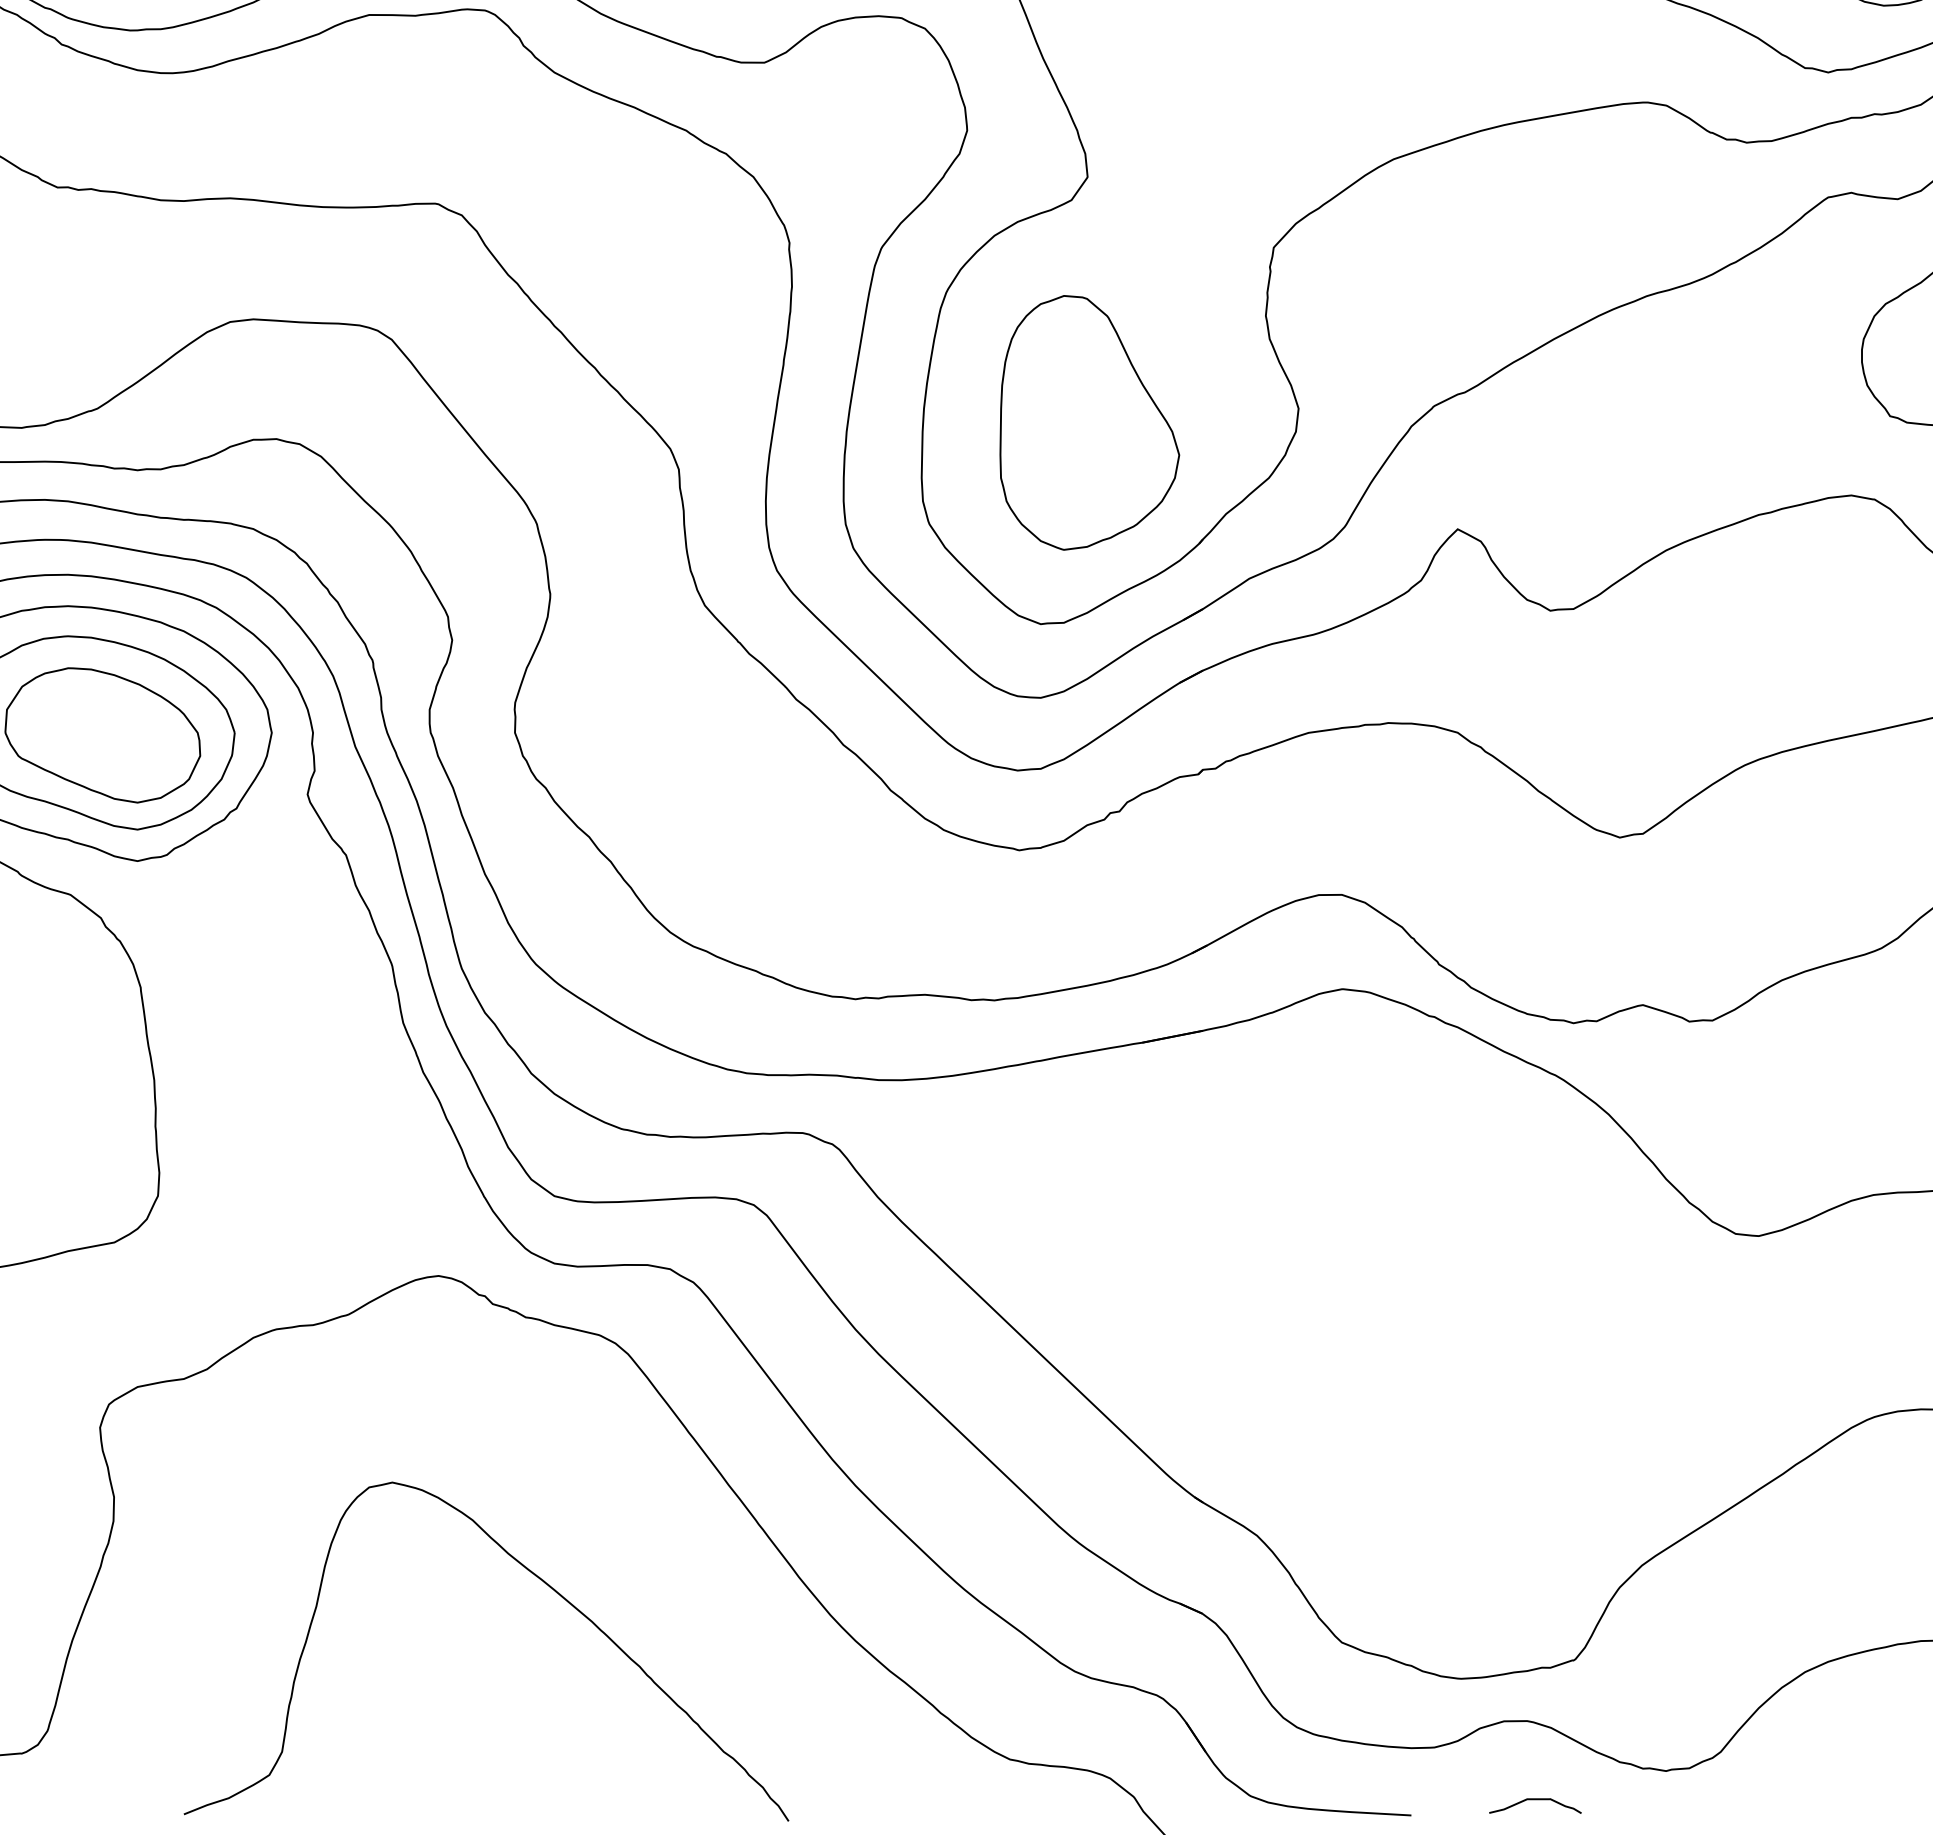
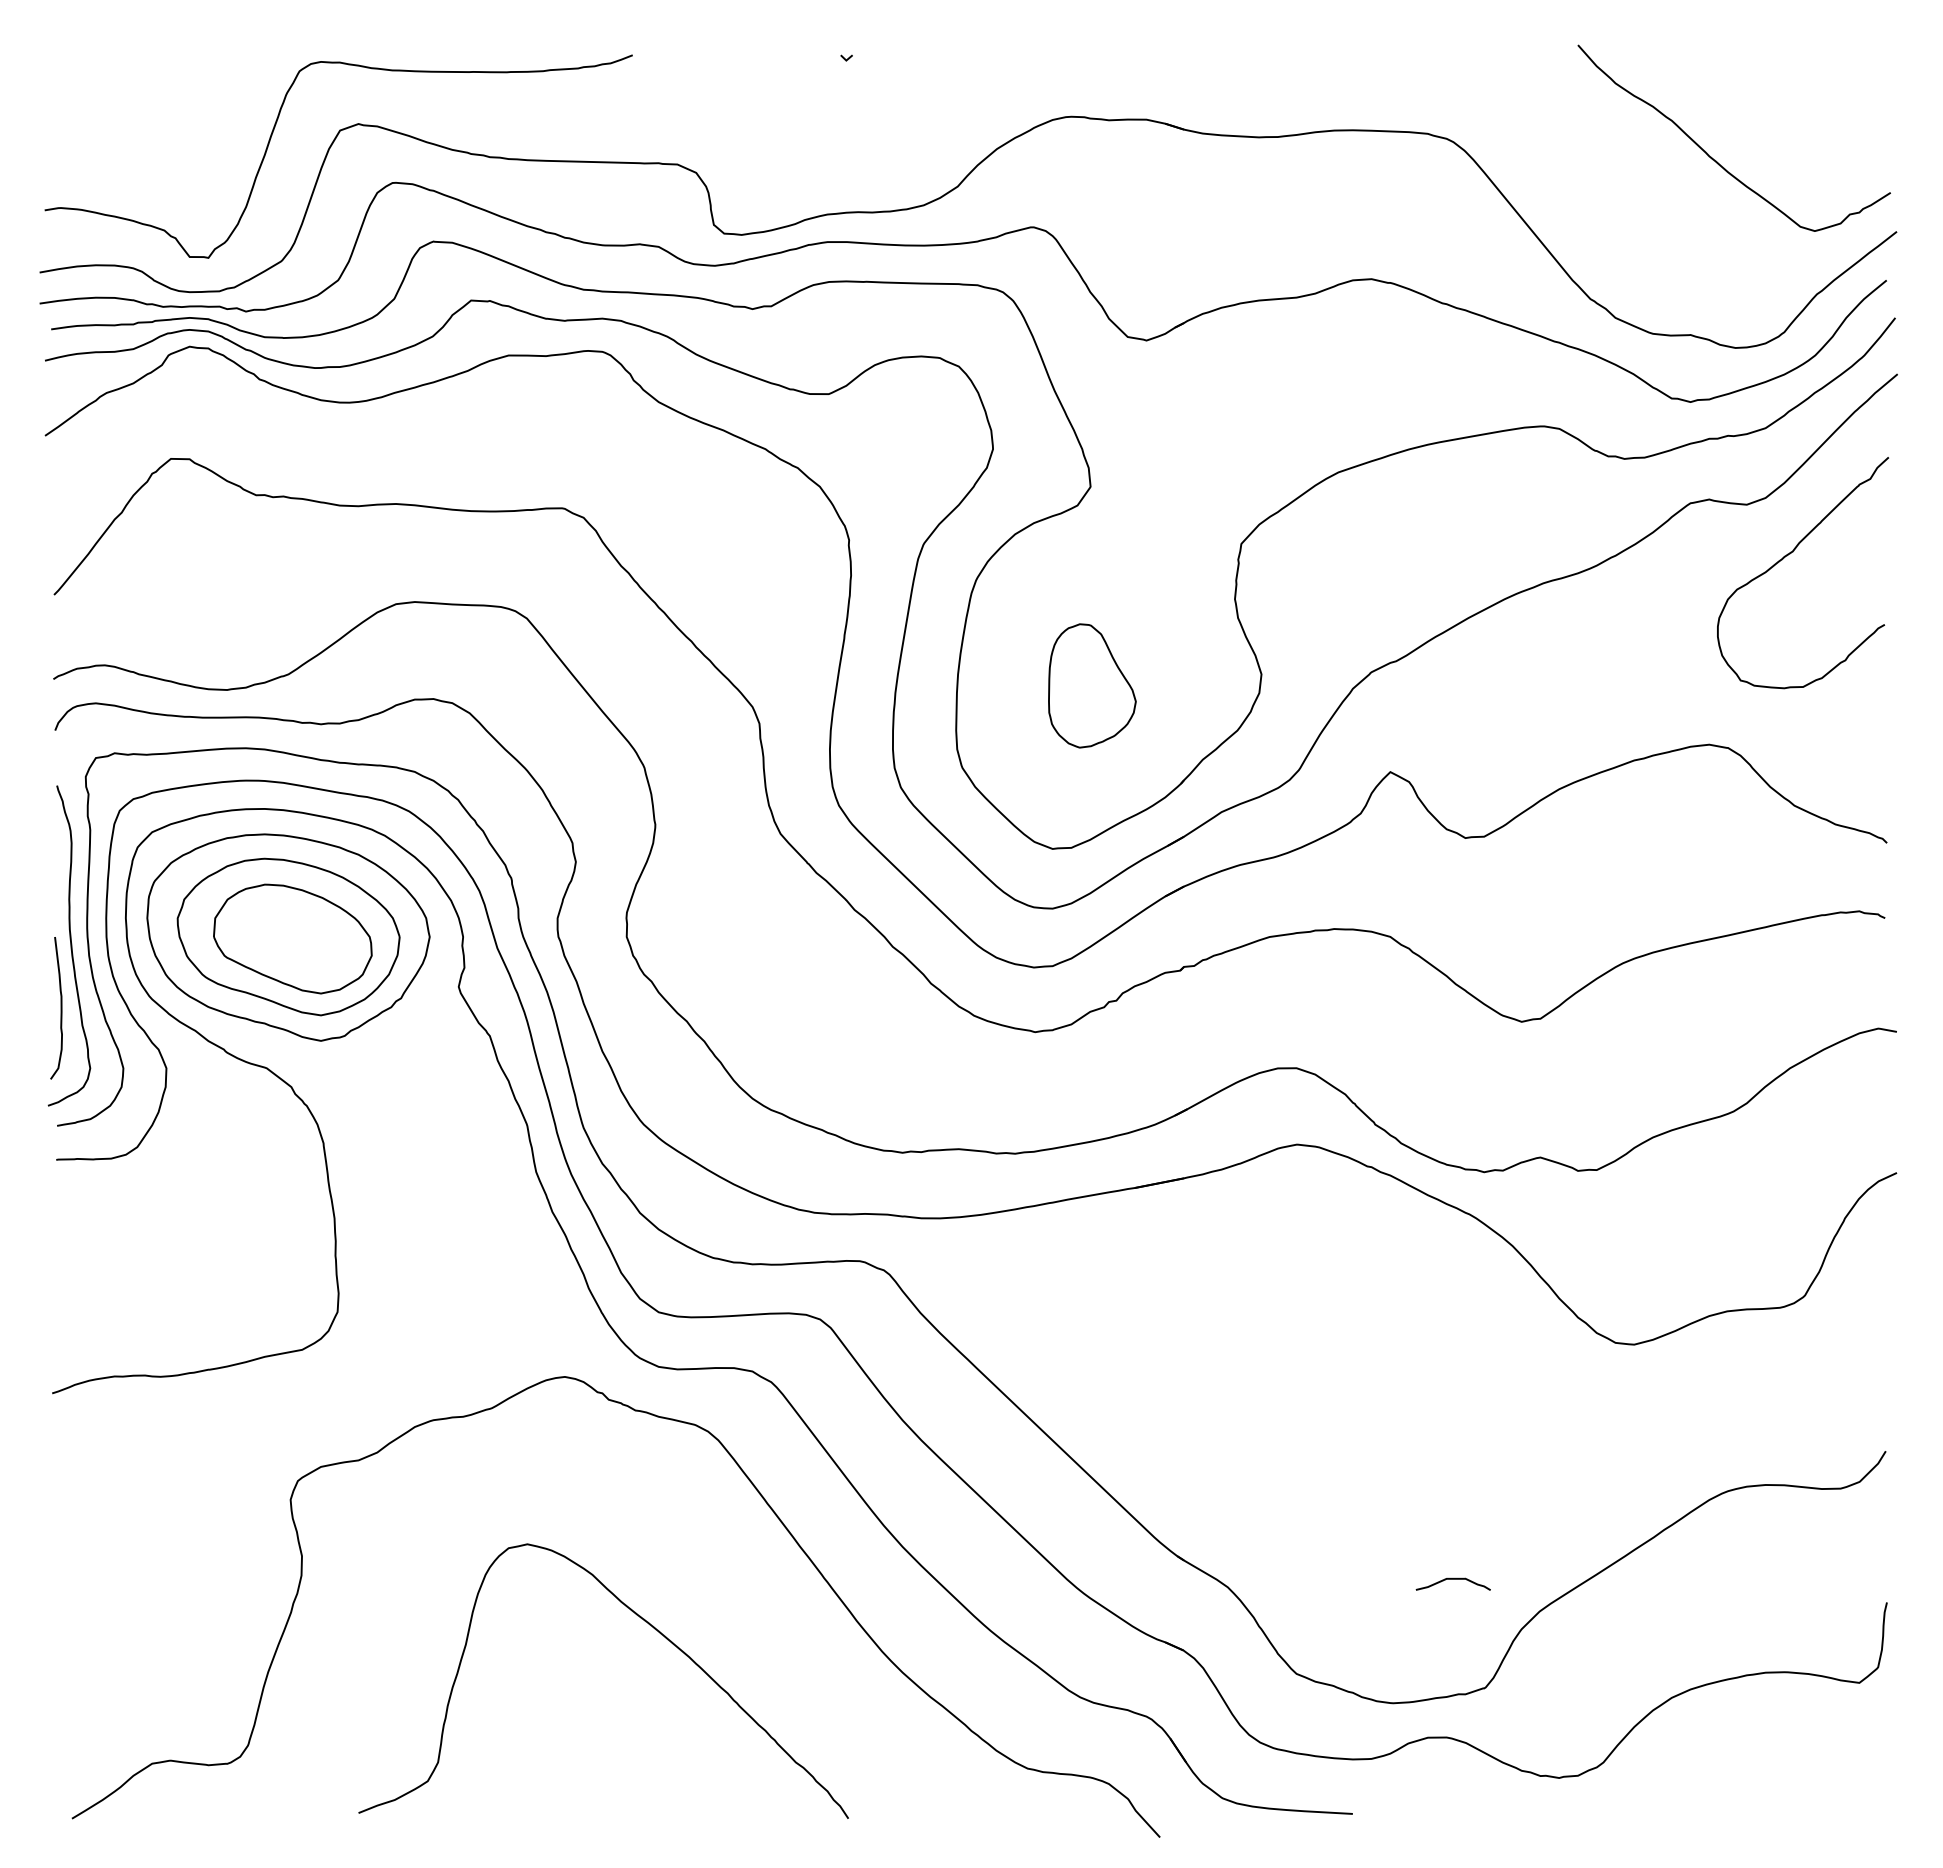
part: (1089, 422) -> (1092, 685), size x0.6
curve: (1534, 1800) -> (1452, 1579), moved

